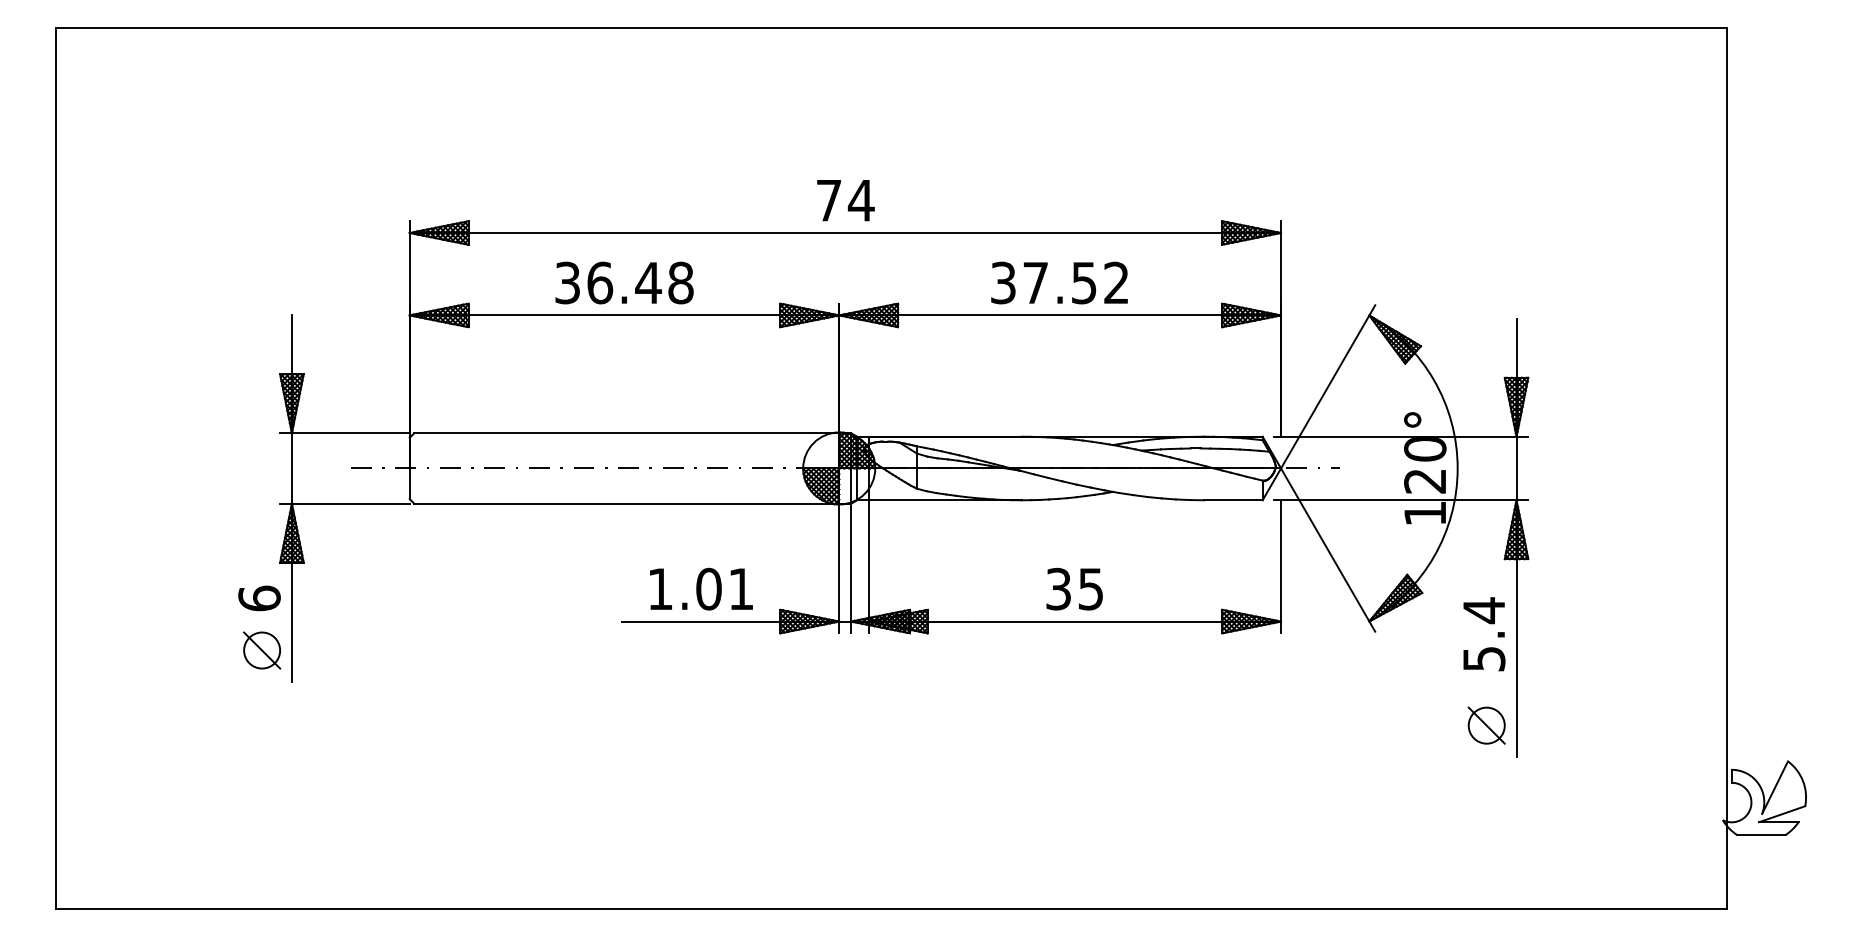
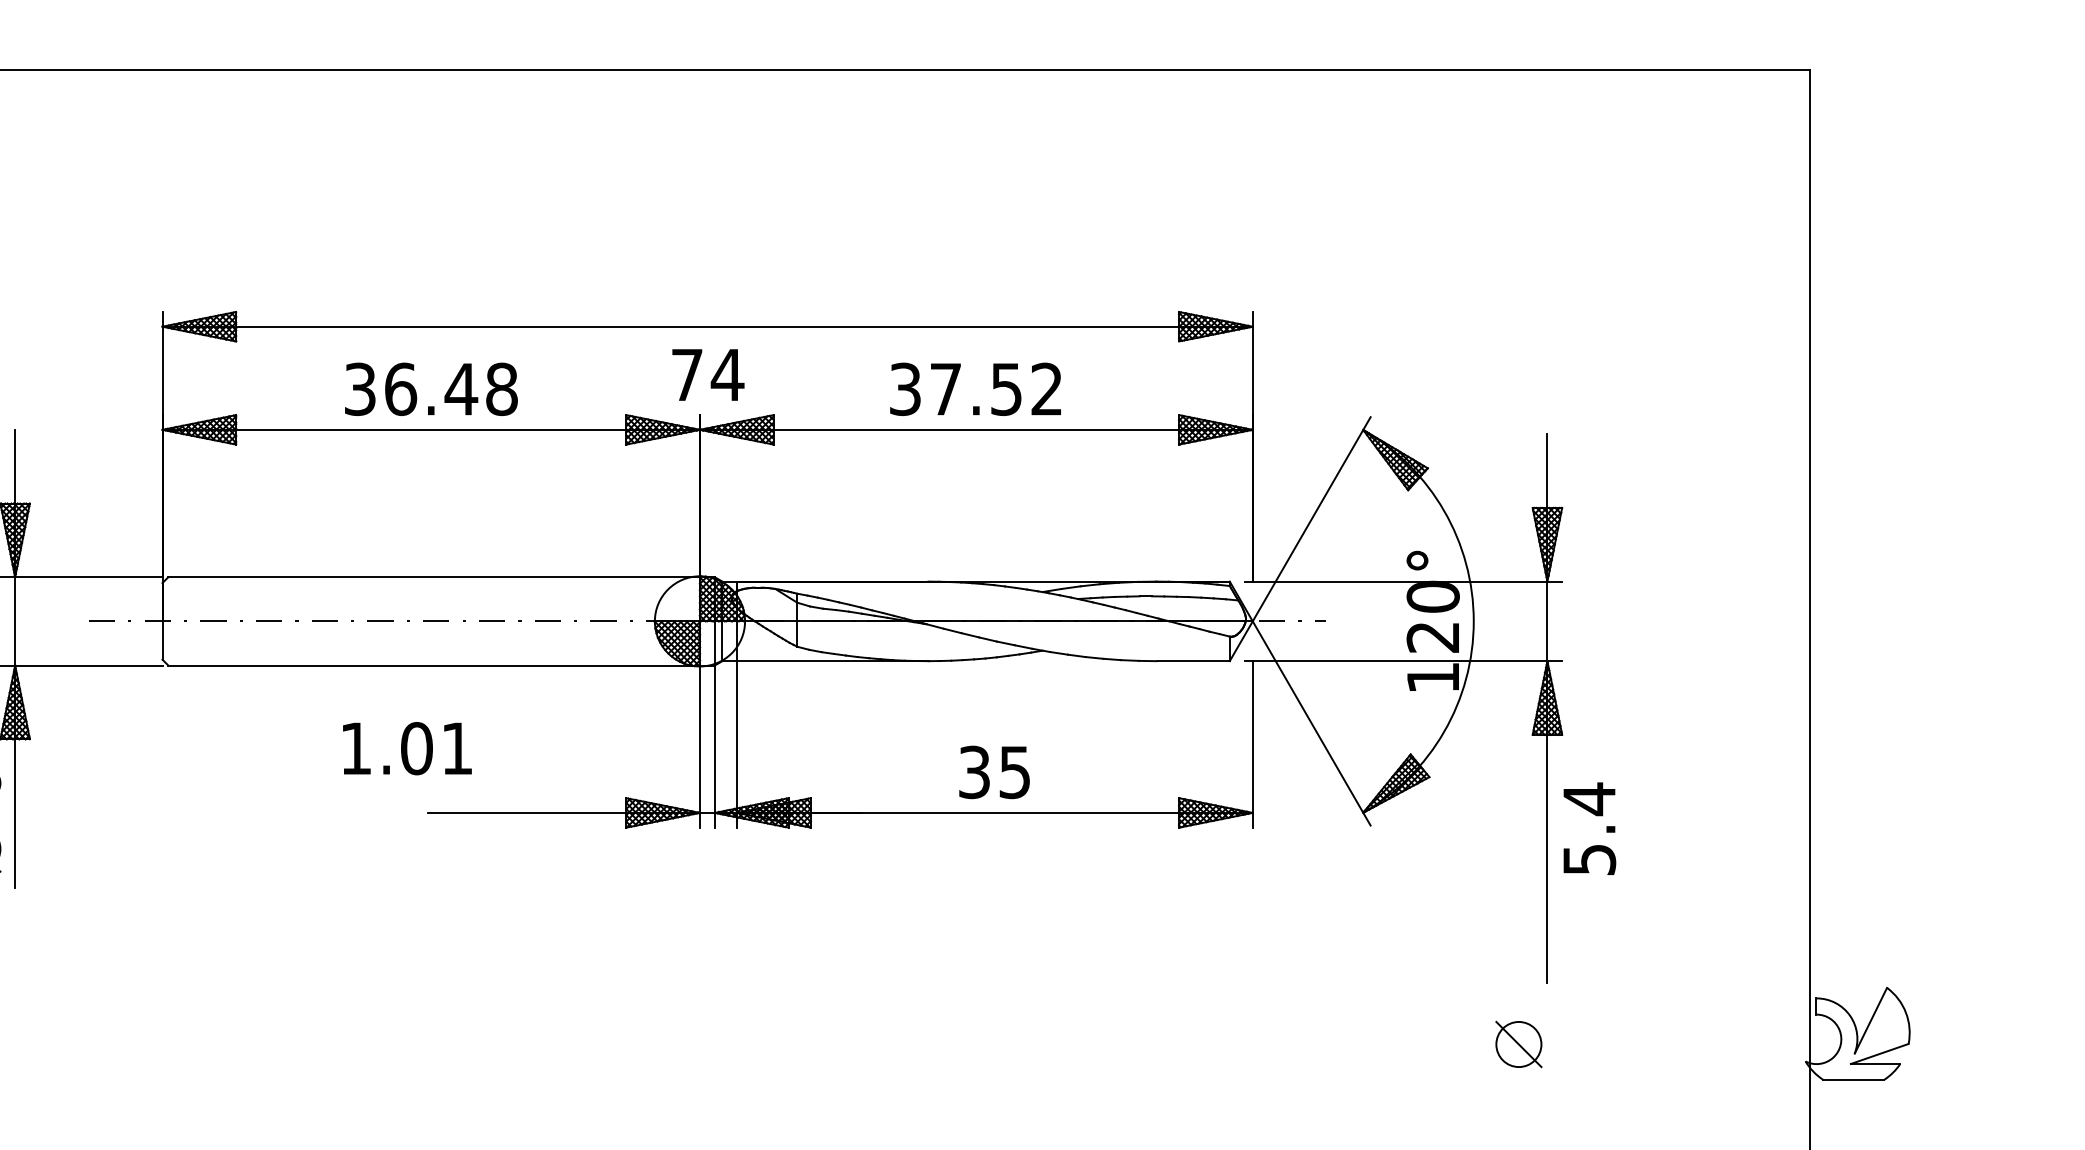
text: (845, 200) -> (707, 374), moved
text: (701, 588) -> (407, 747), moved
text: (1484, 634) -> (1589, 829), moved
part: (1486, 725) -> (1518, 1044), moved

